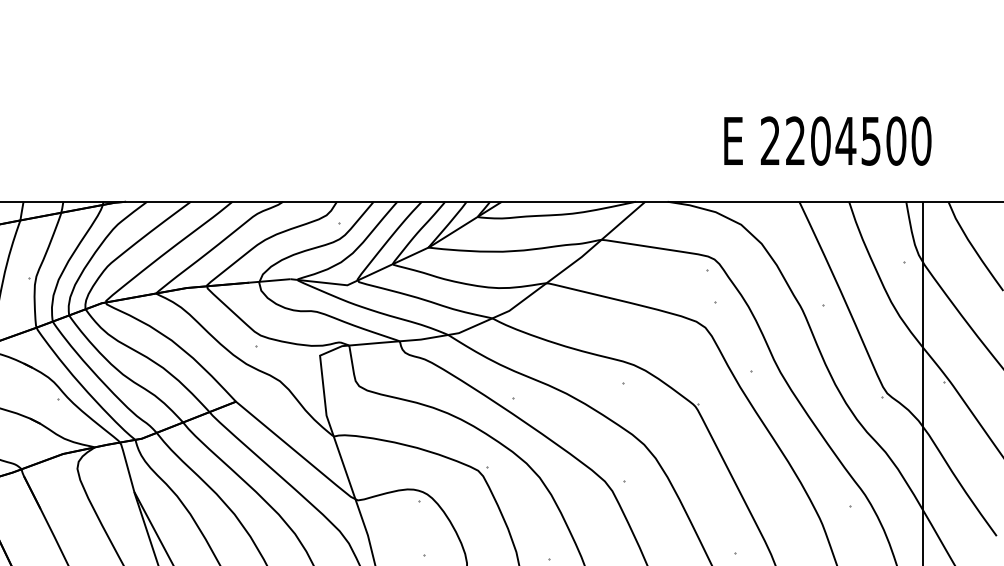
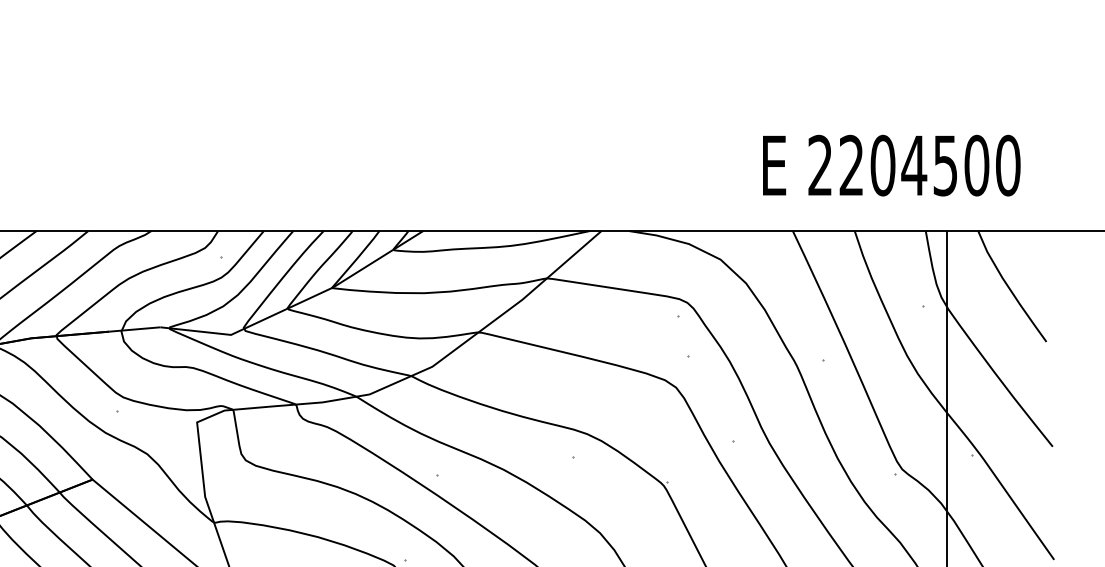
text: (827, 140) -> (891, 164), moved

